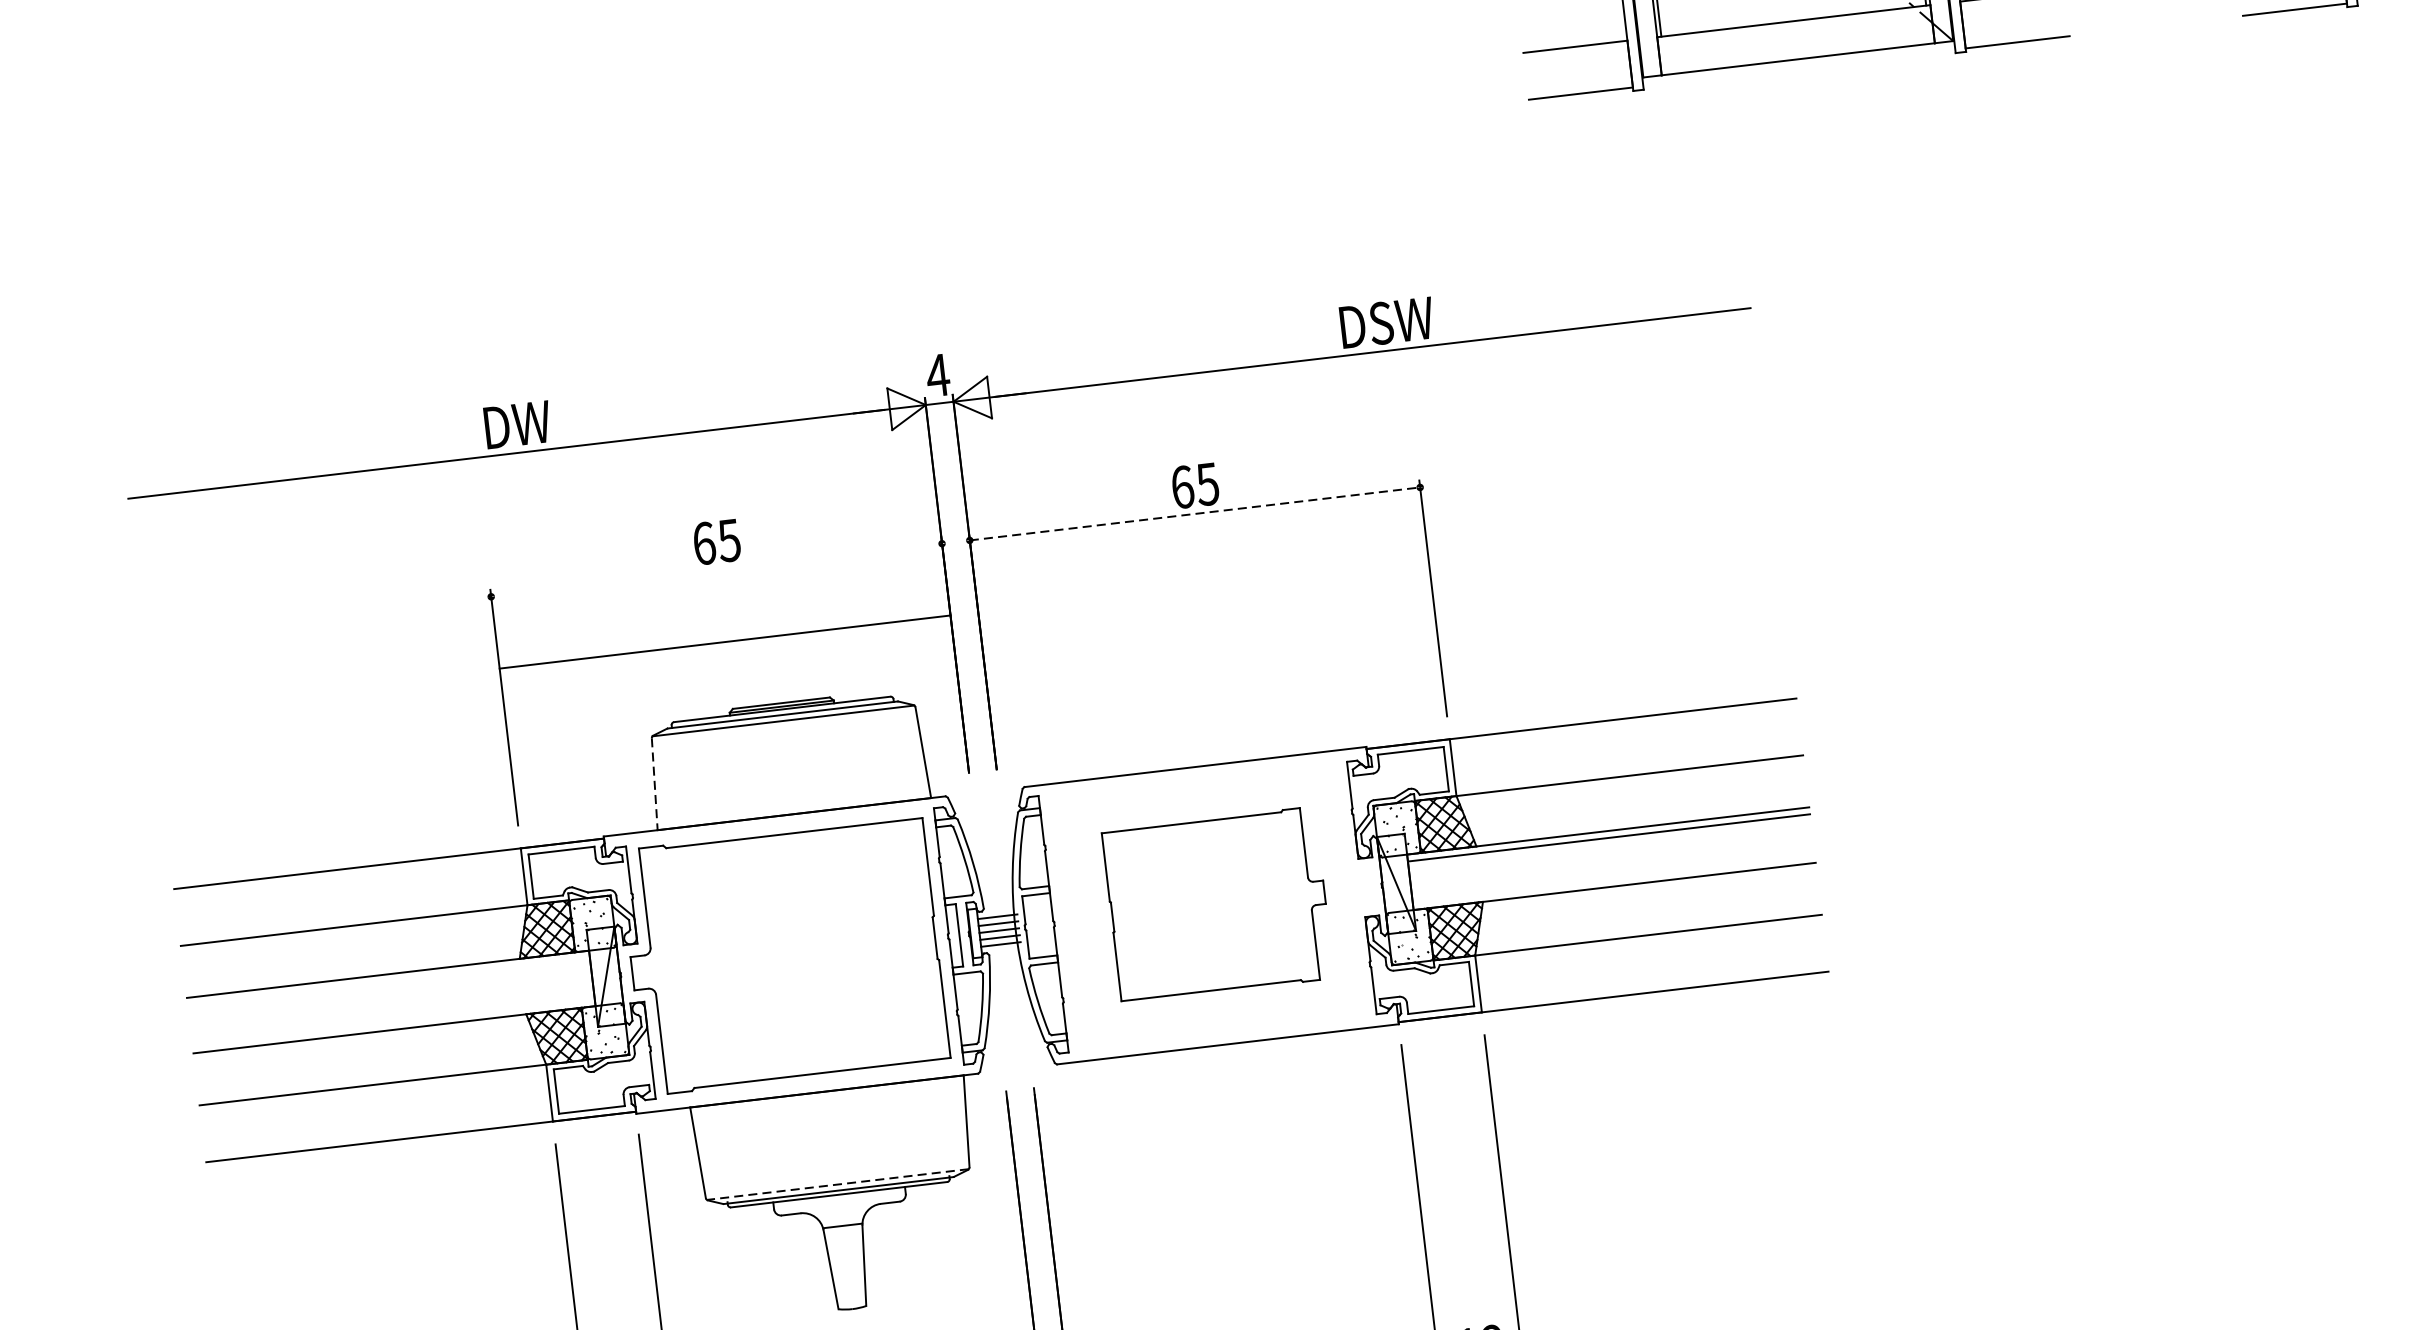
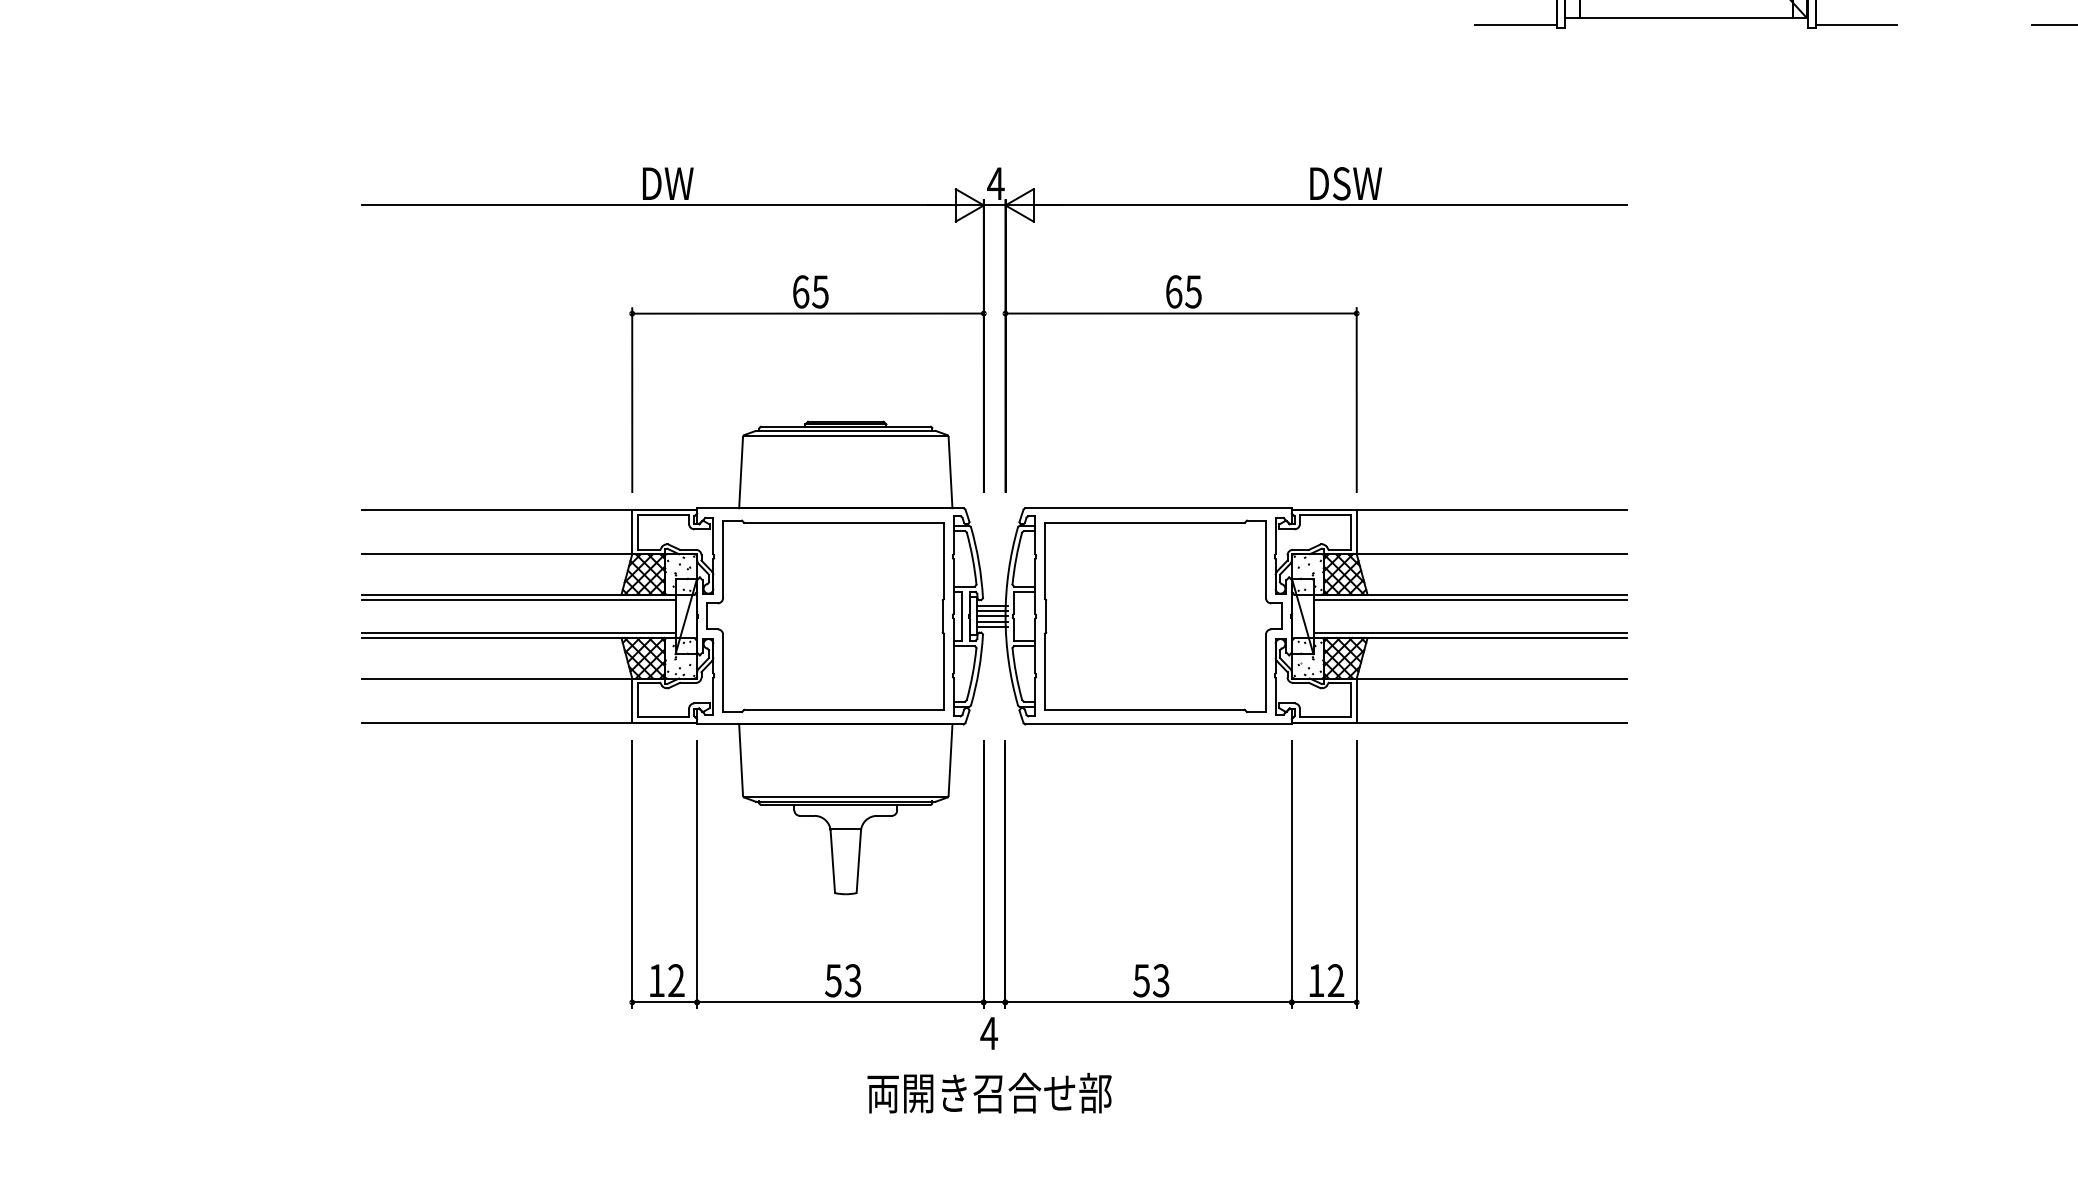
line: (1195, 513) -> (1181, 313), dashed -> solid
line: (724, 642) -> (807, 313), moved
line: (655, 784) -> (741, 472), dashed -> solid
line: (1614, 879) -> (1470, 632), added
part: (1217, 903) -> (1163, 615), size x1.43
line: (388, 981) -> (518, 600), added
line: (393, 1022) -> (518, 632), added
line: (837, 1185) -> (845, 797), dashed -> solid

